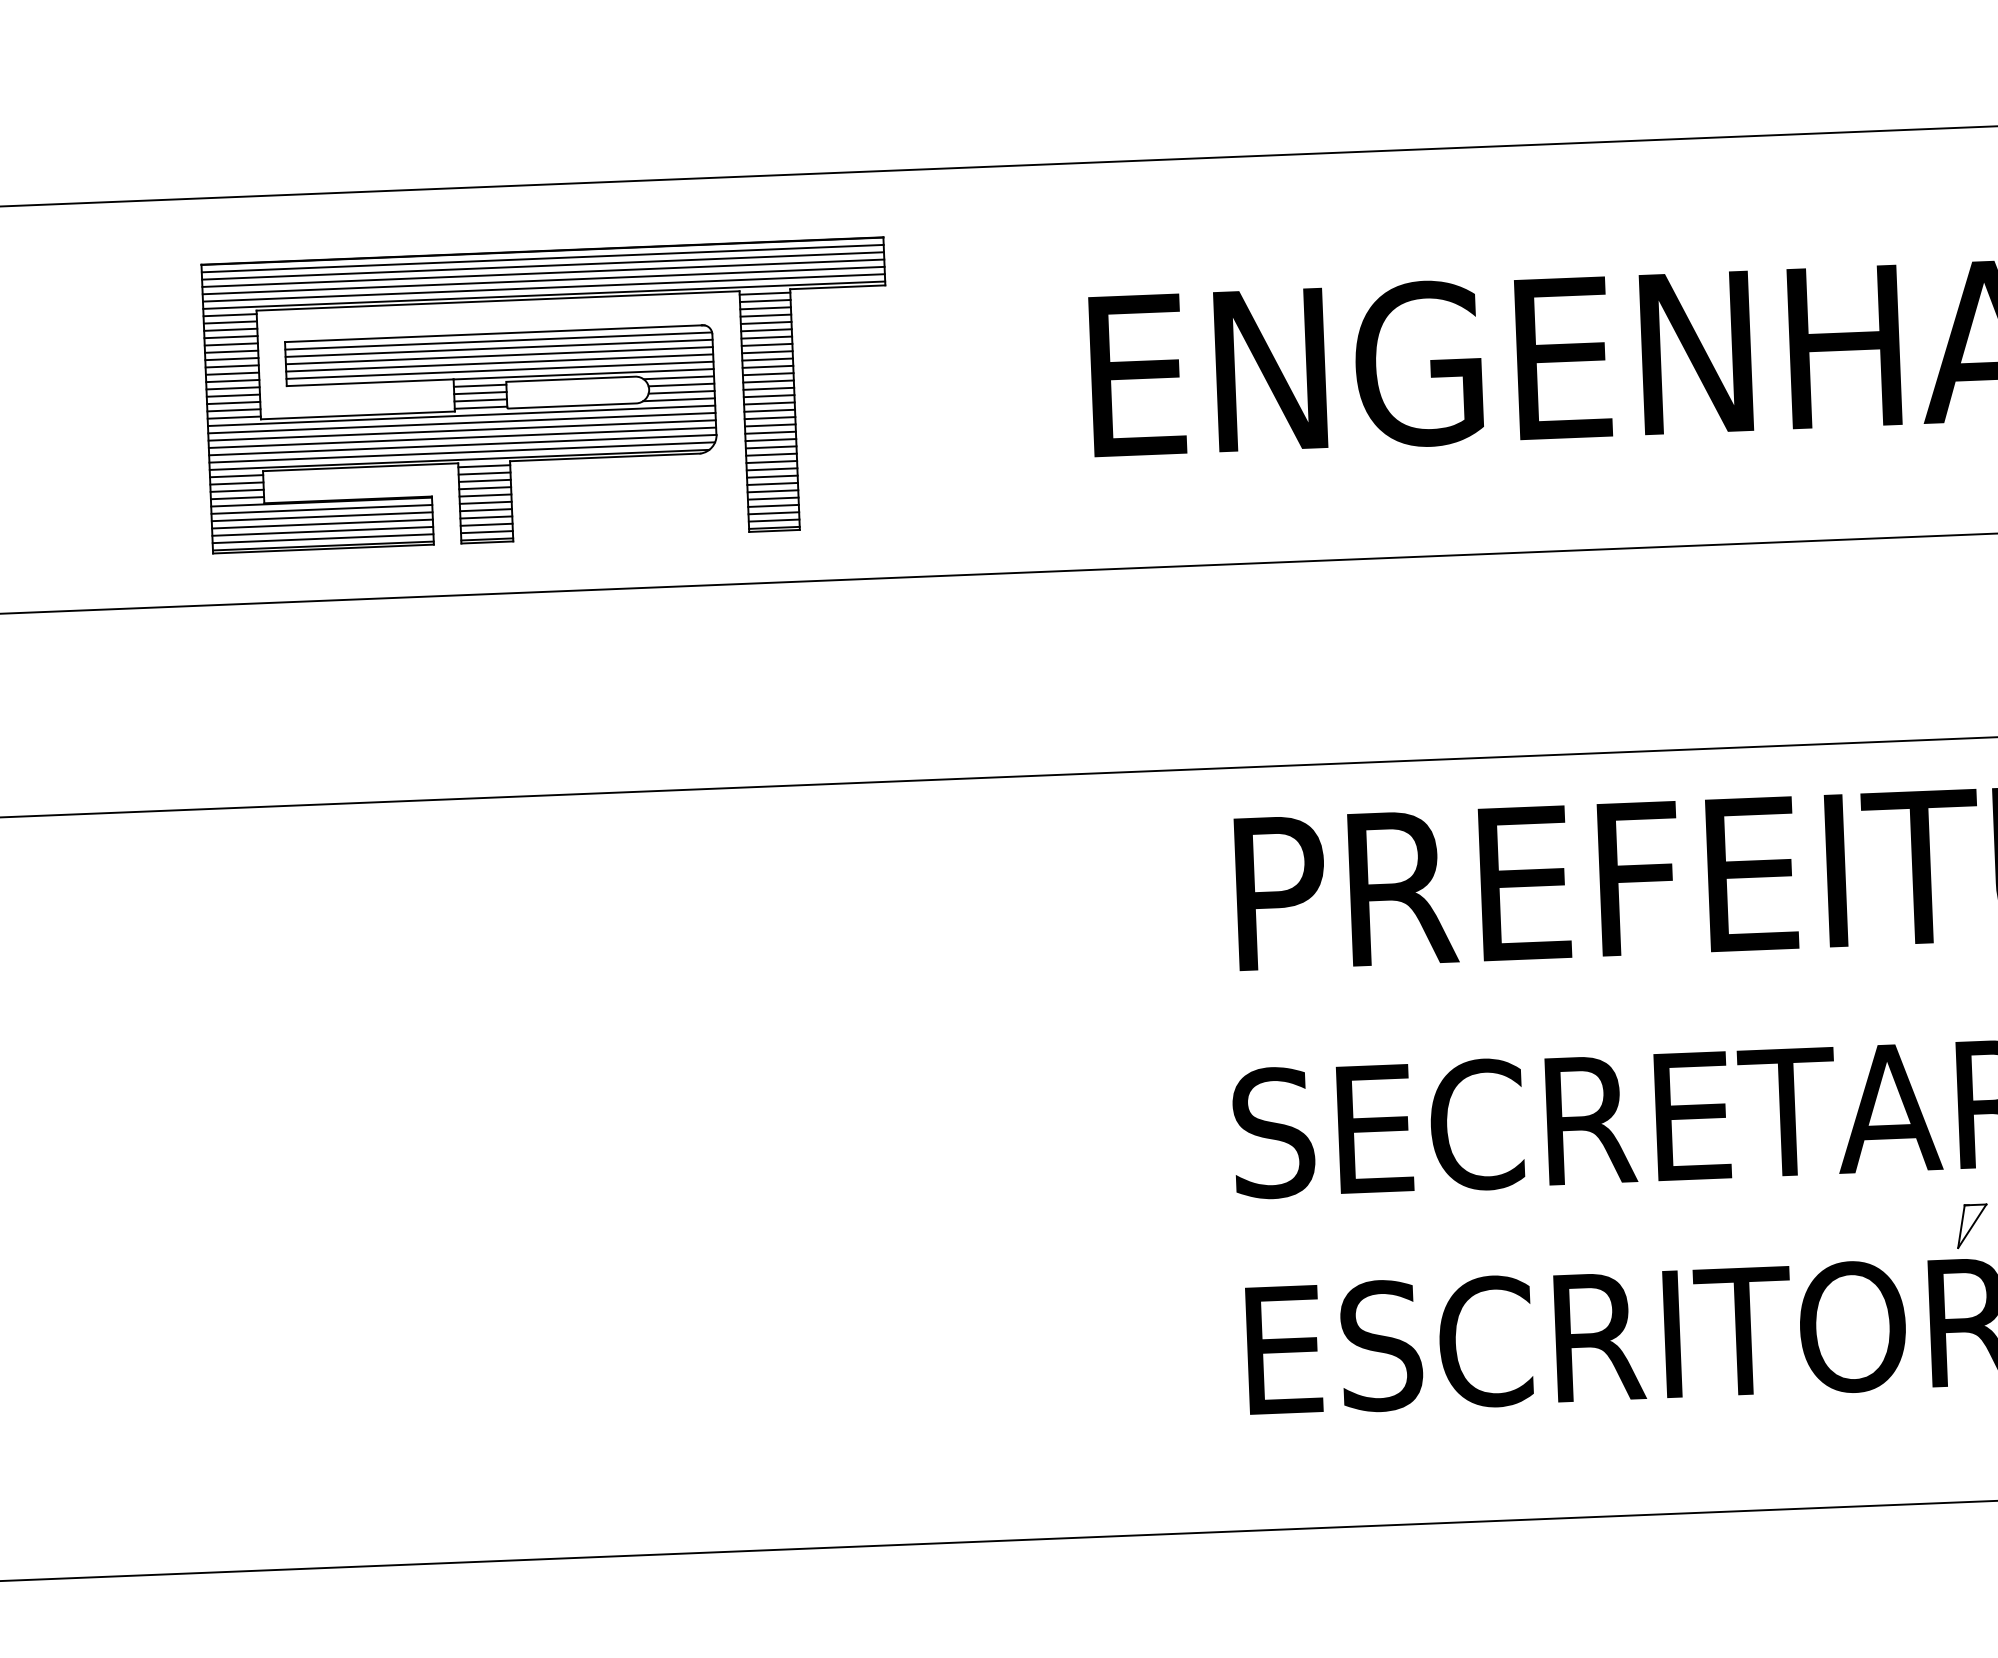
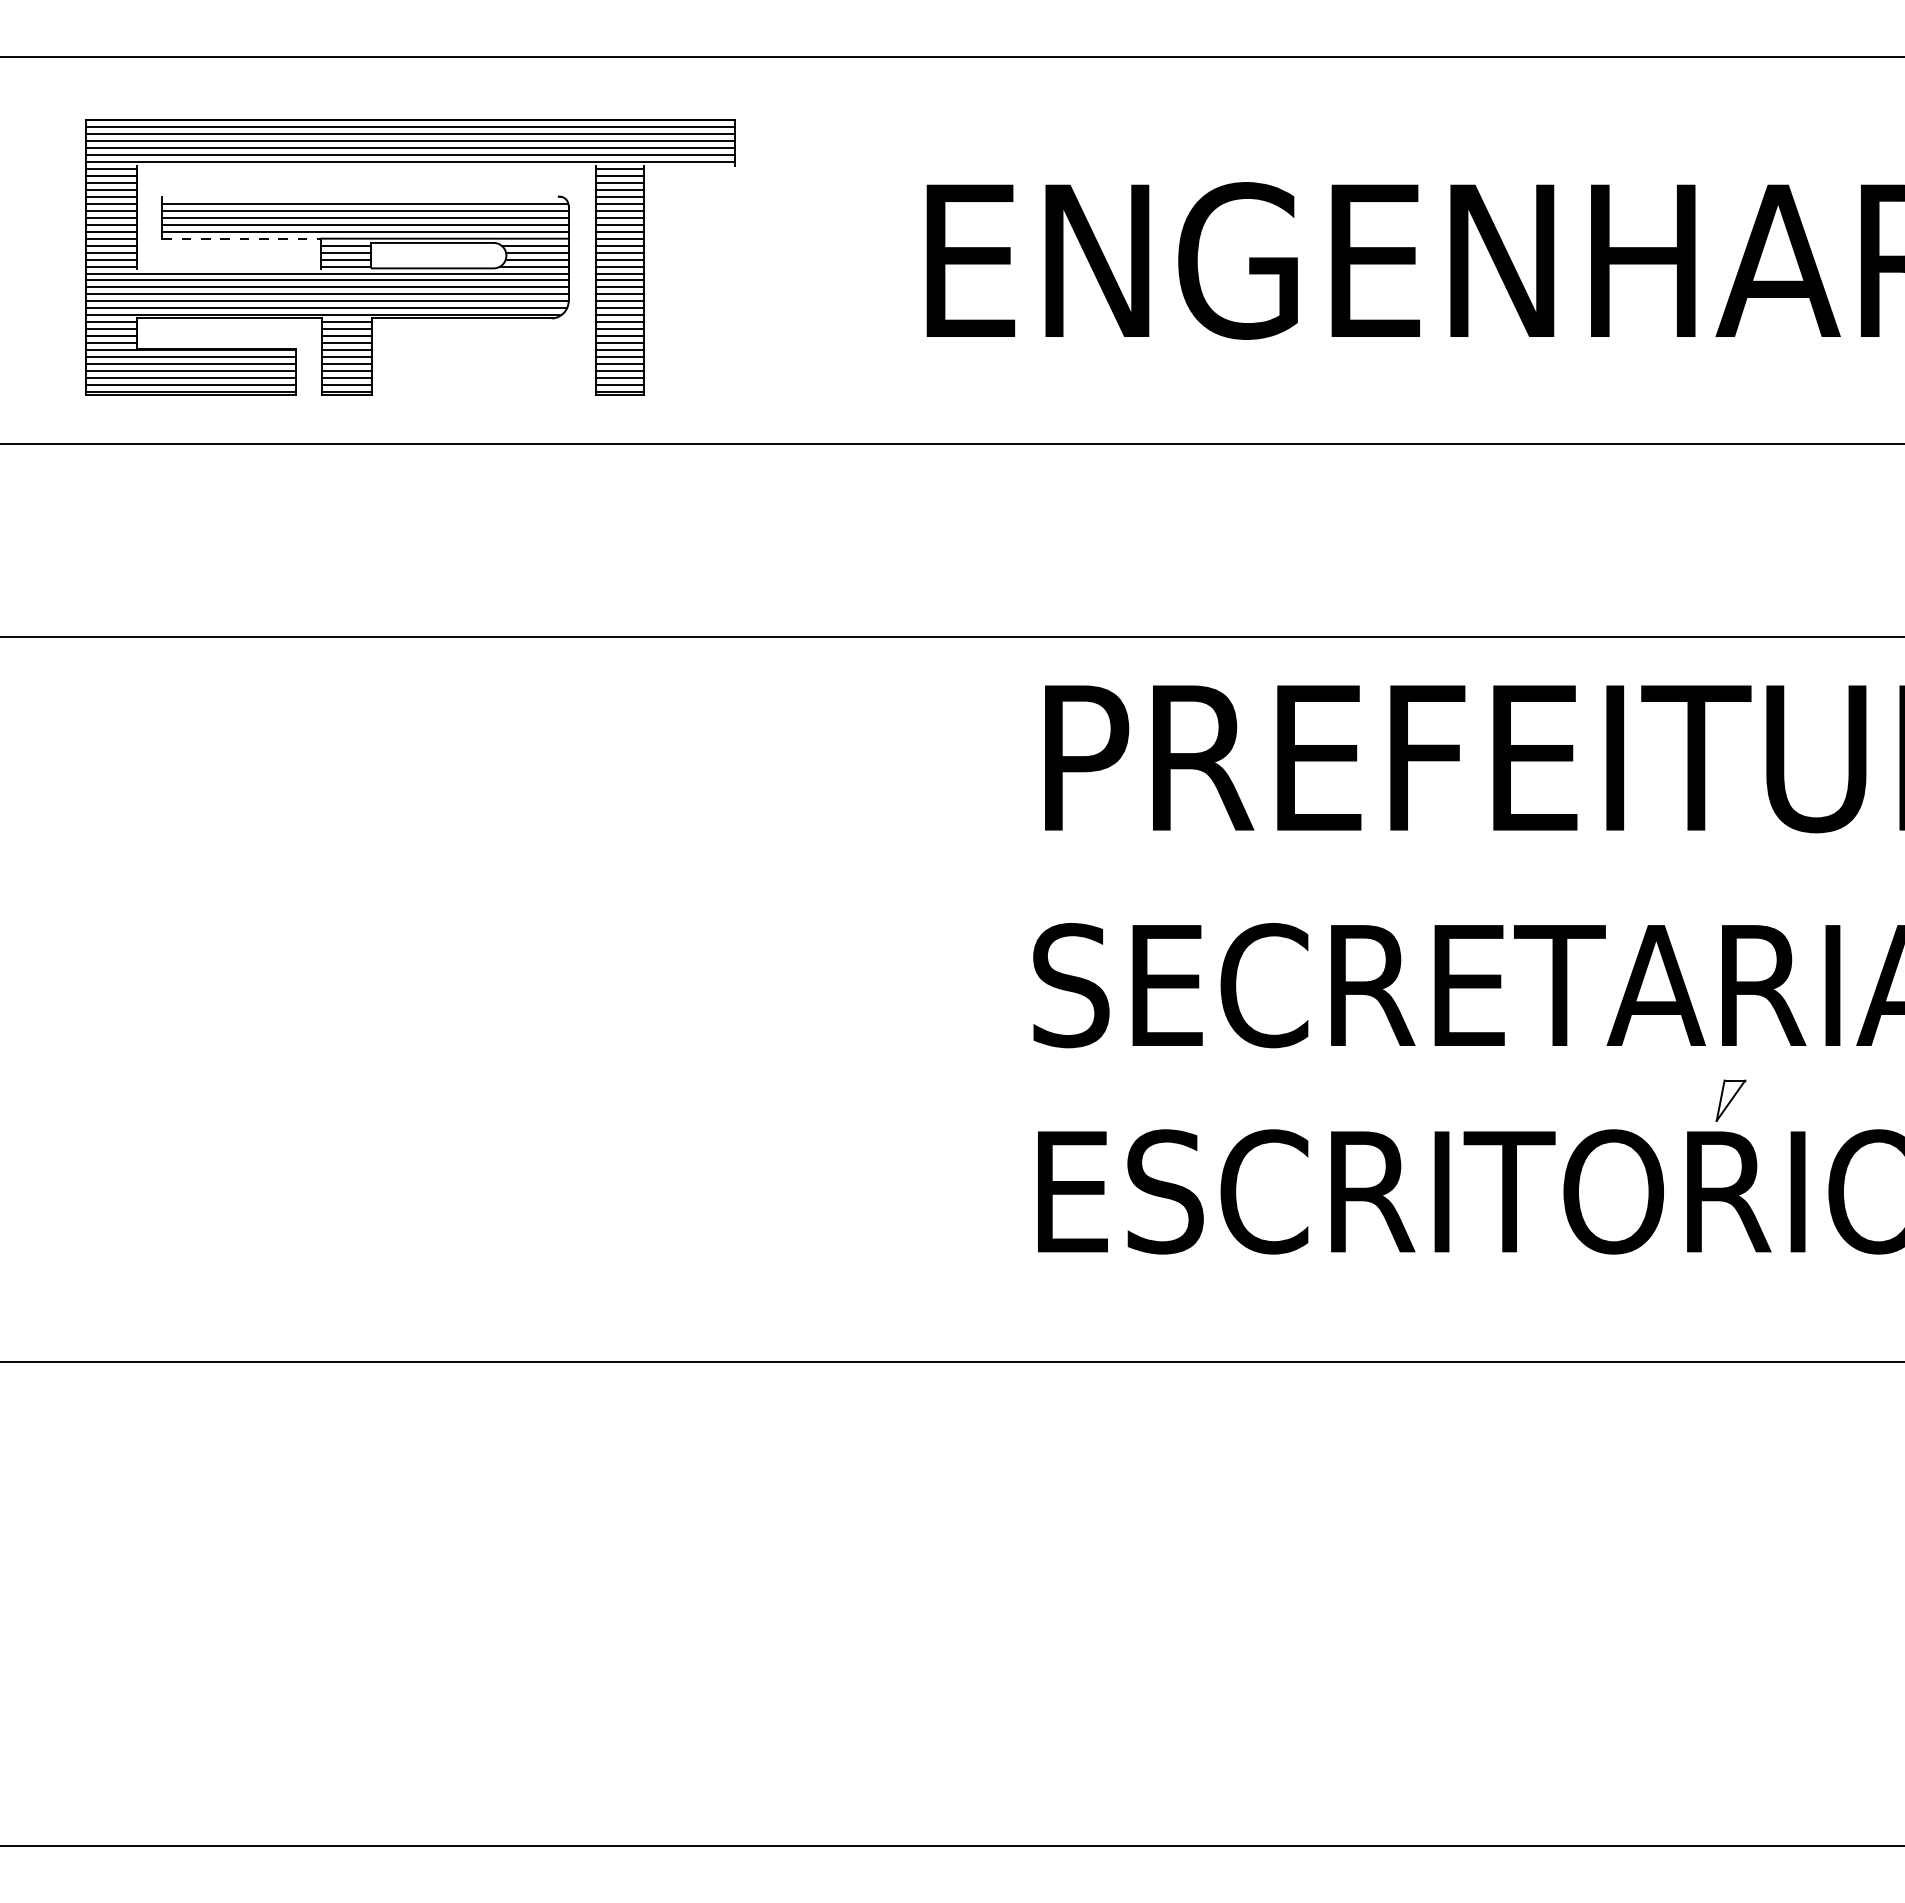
line: (837, 286) -> (689, 165), removed
line: (498, 300) -> (366, 165), removed
line: (493, 333) -> (360, 196), removed
line: (370, 382) -> (242, 238), solid -> dashed
line: (357, 415) -> (228, 269), removed

